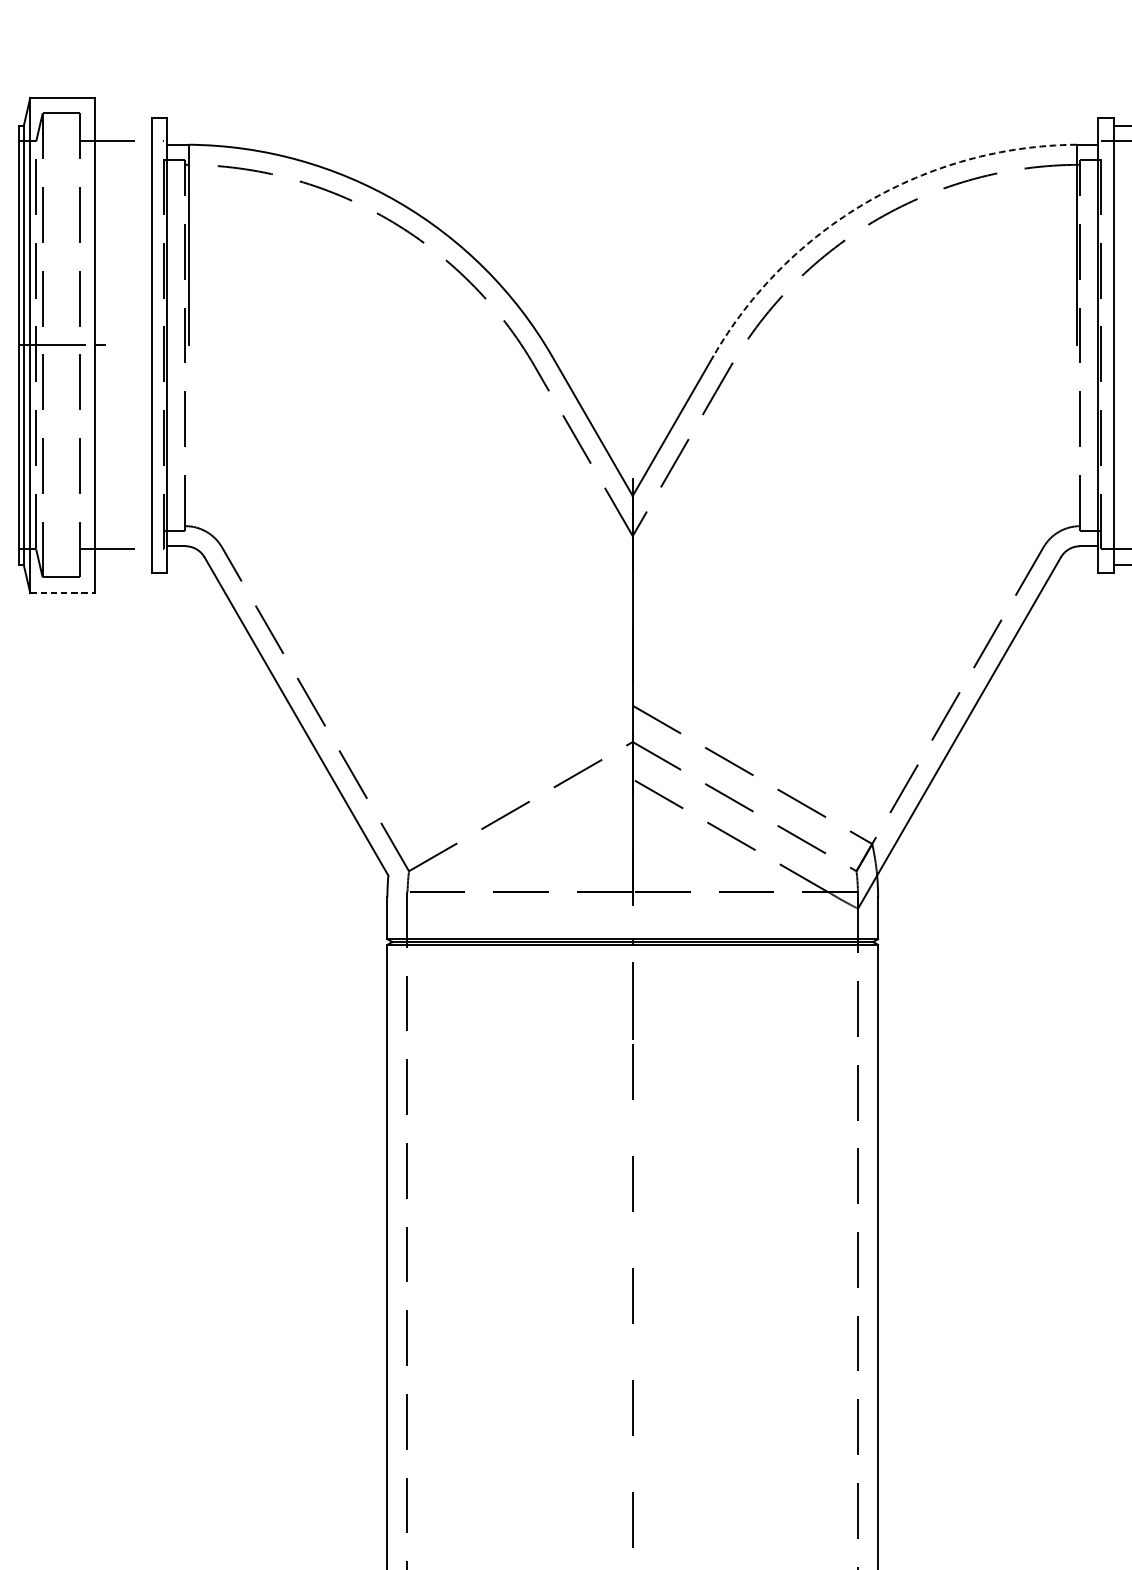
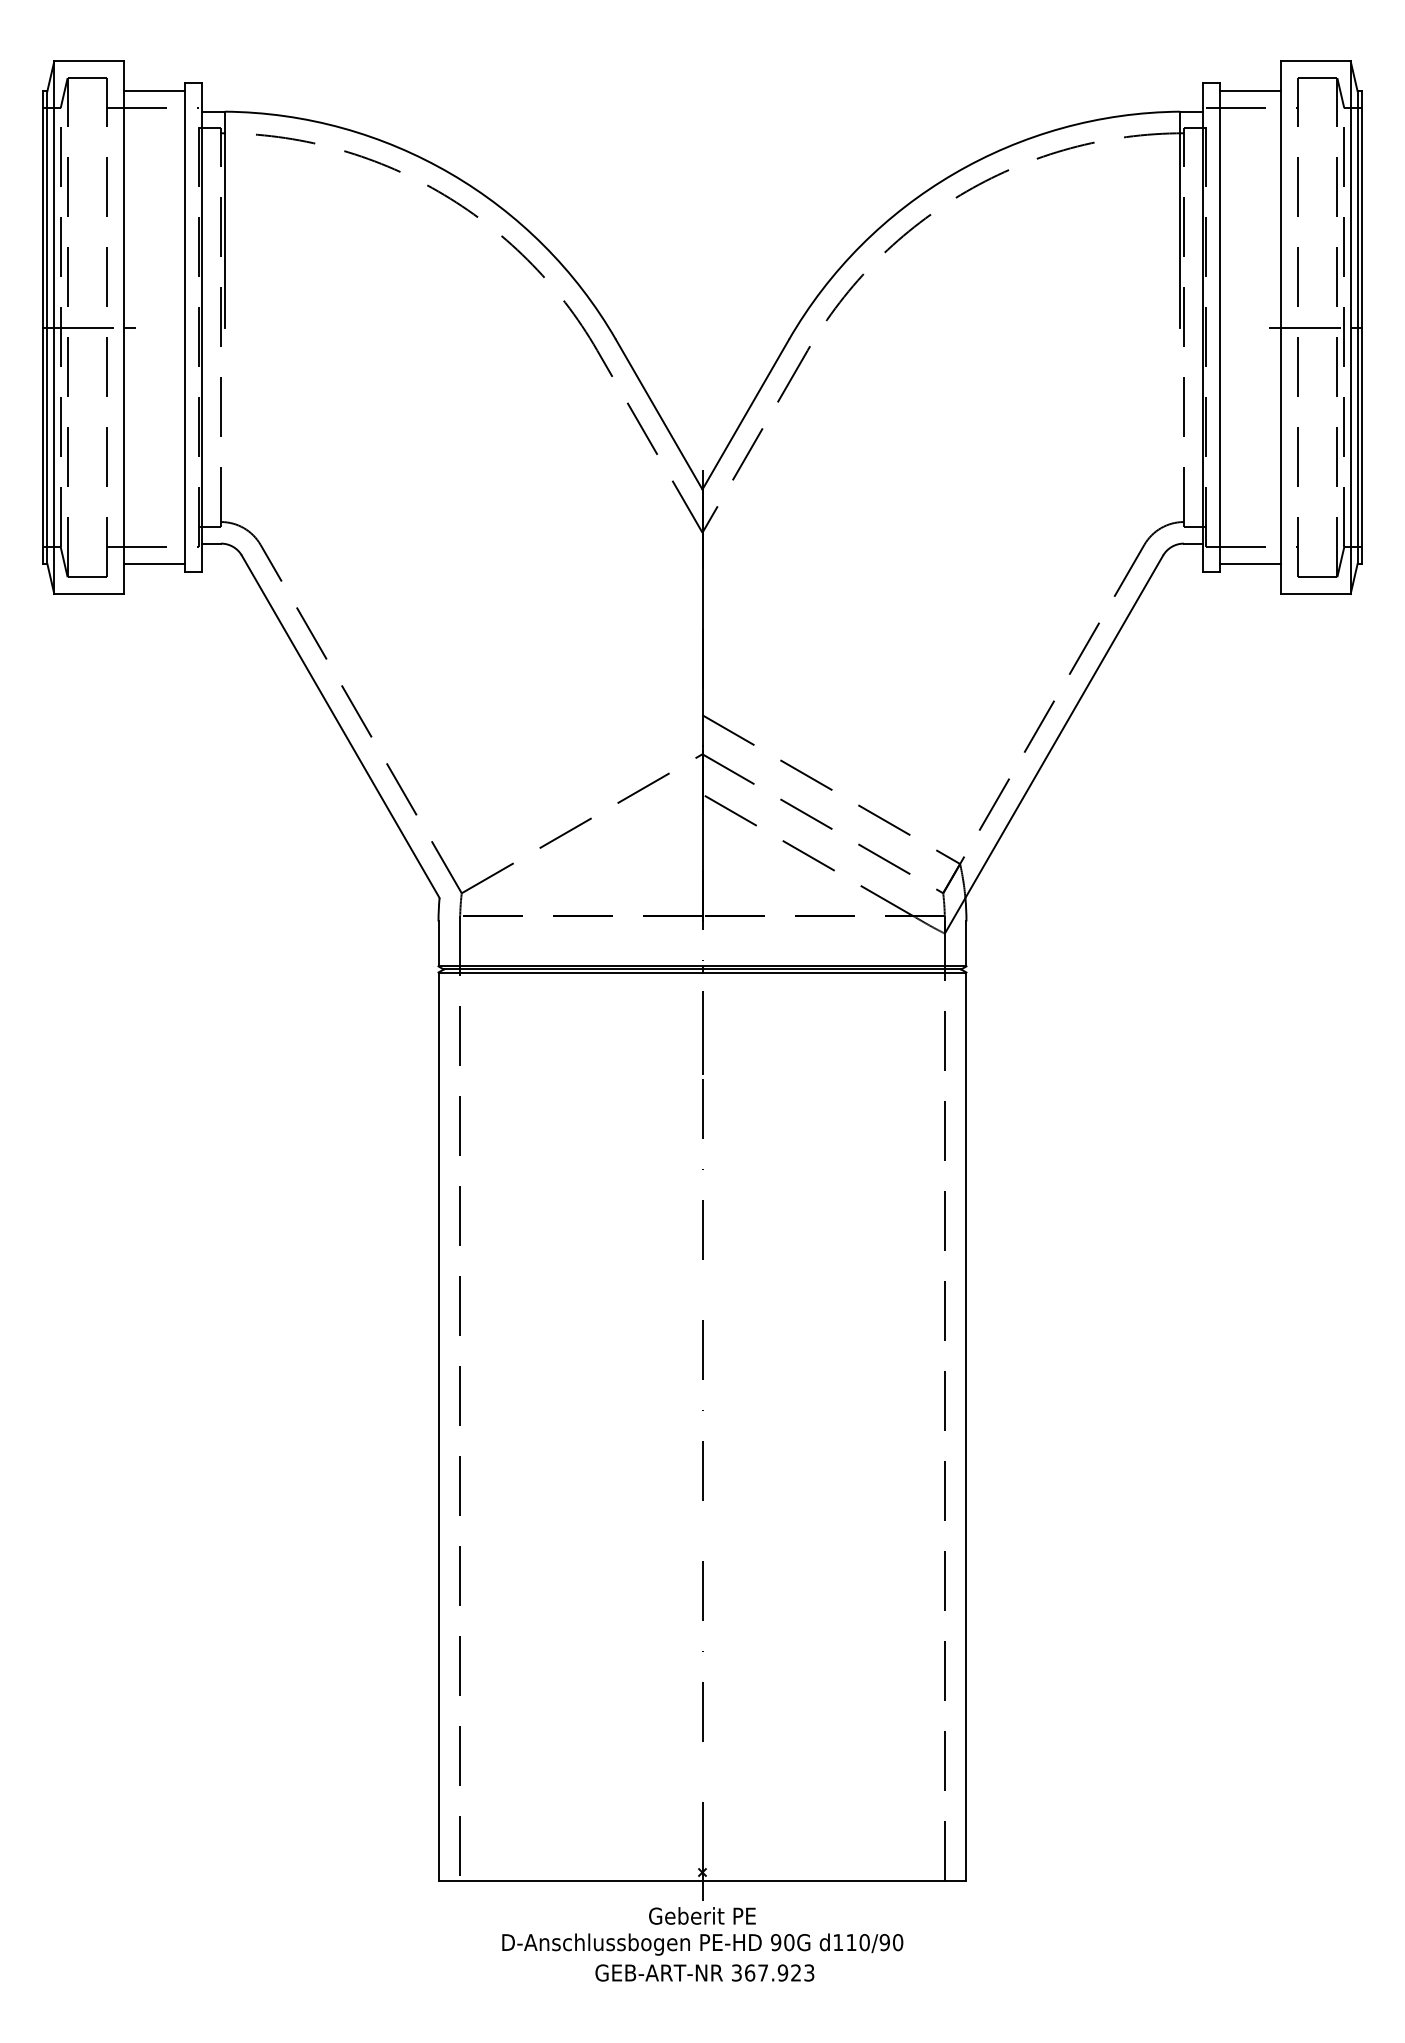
line: (123, 125) -> (154, 91), added
arc: (867, 202) -> (954, 173), dashed -> solid
line: (123, 564) -> (154, 563), added
line: (62, 593) -> (89, 594), dashed -> solid

